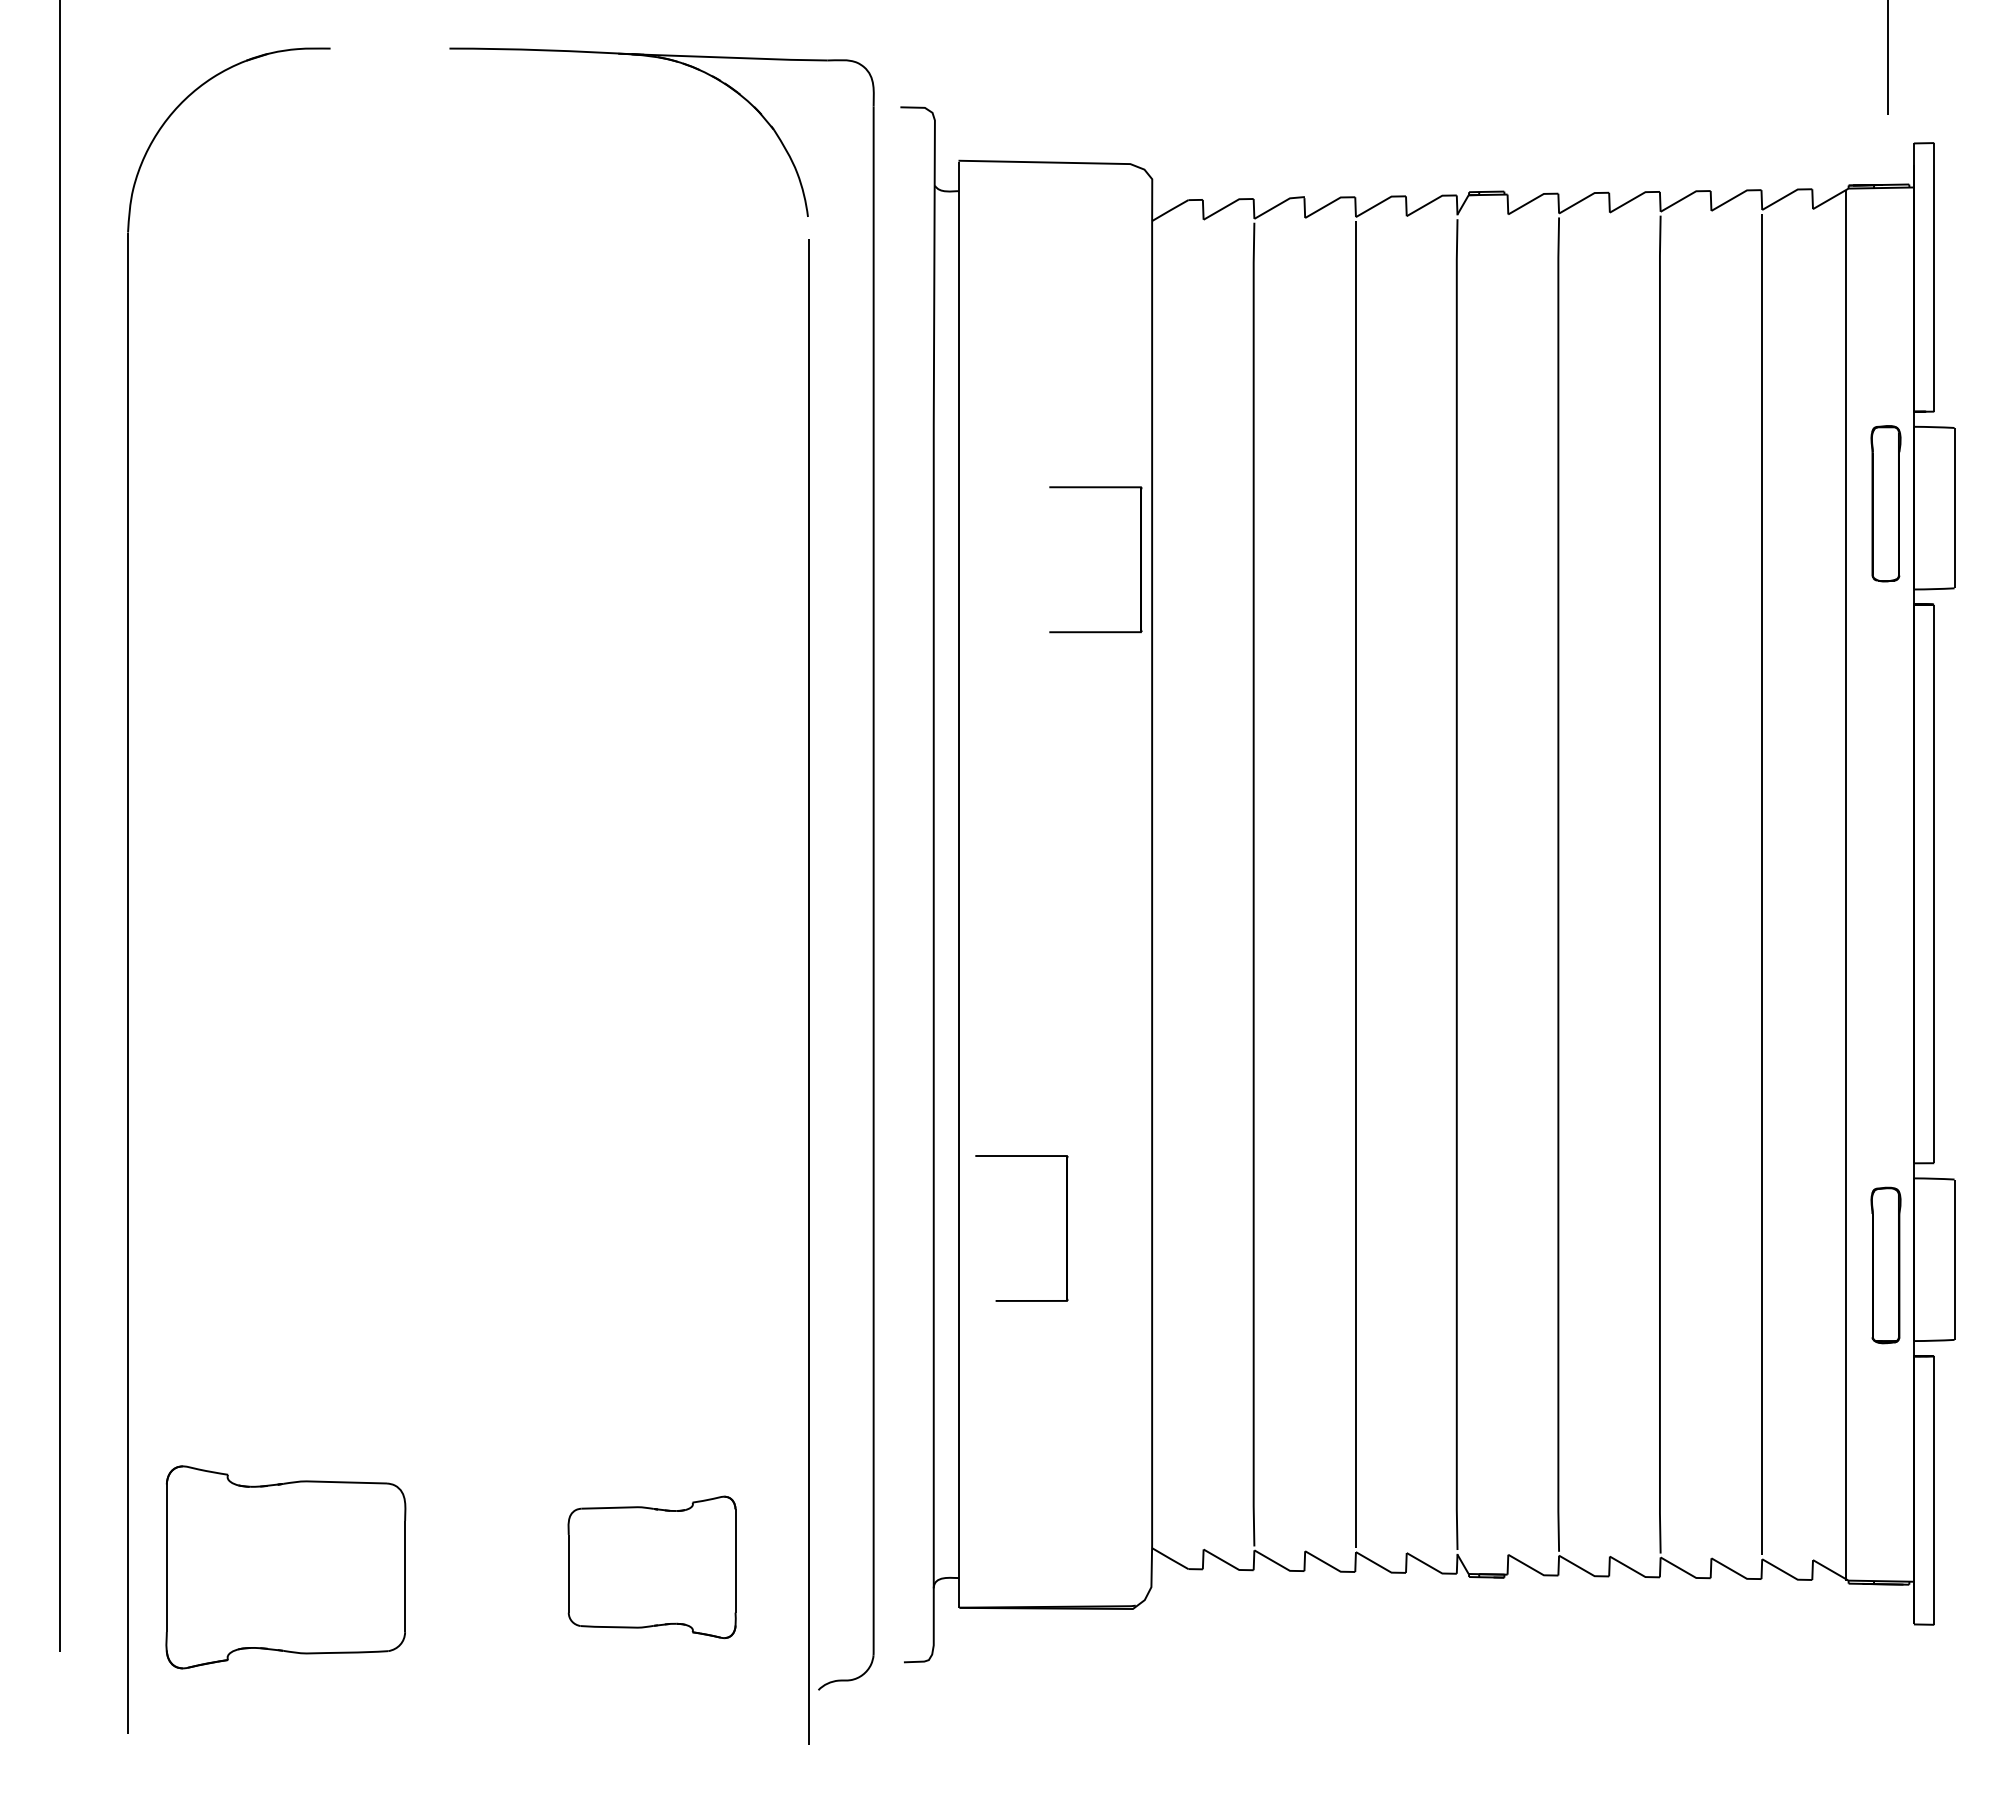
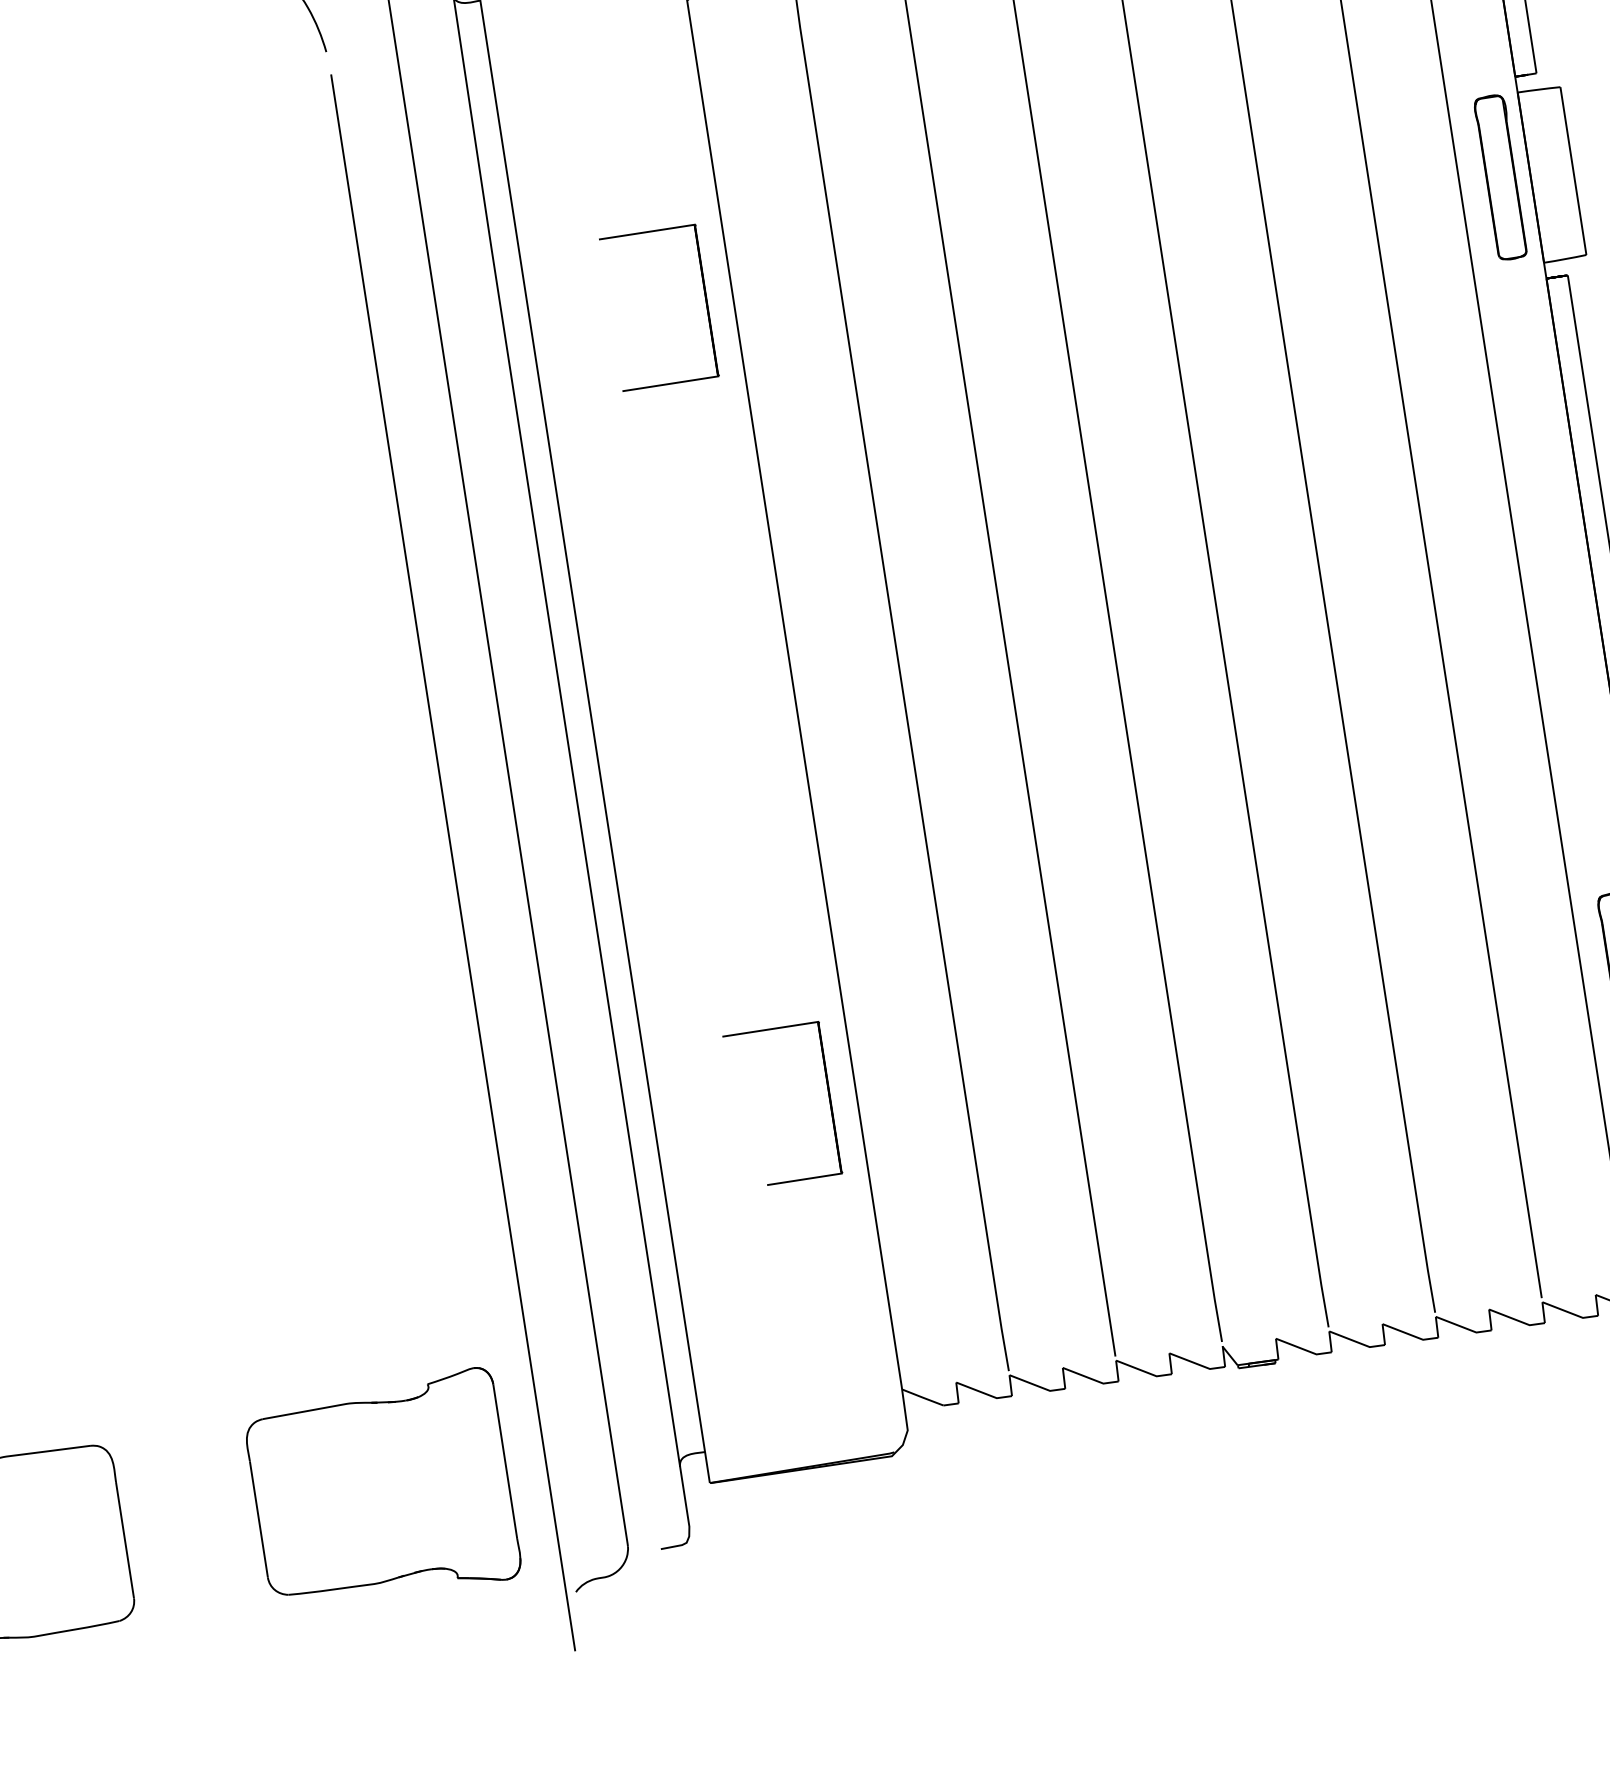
part: (1140, 559) -> (706, 300), moved
part: (1066, 1228) -> (829, 1097), moved
part: (651, 1567) -> (381, 1490), size x1.43

